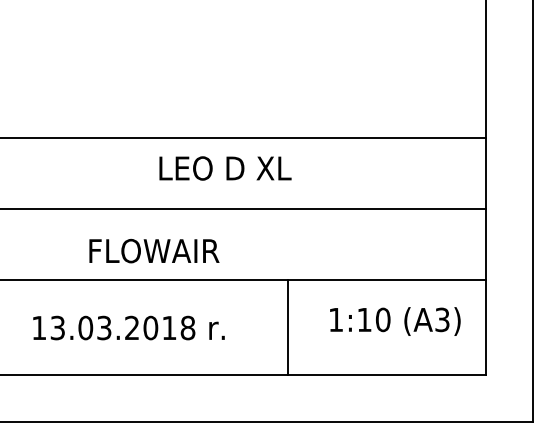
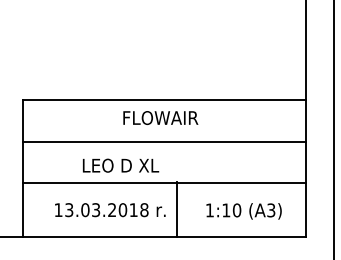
text: (229, 169) -> (158, 118), LEO D XL -> FLOWAIR
text: (160, 250) -> (118, 165), FLOWAIR -> LEO D XL
text: (394, 321) -> (243, 211), moved
line: (288, 326) -> (177, 209), moved
text: (129, 328) -> (110, 210), moved

